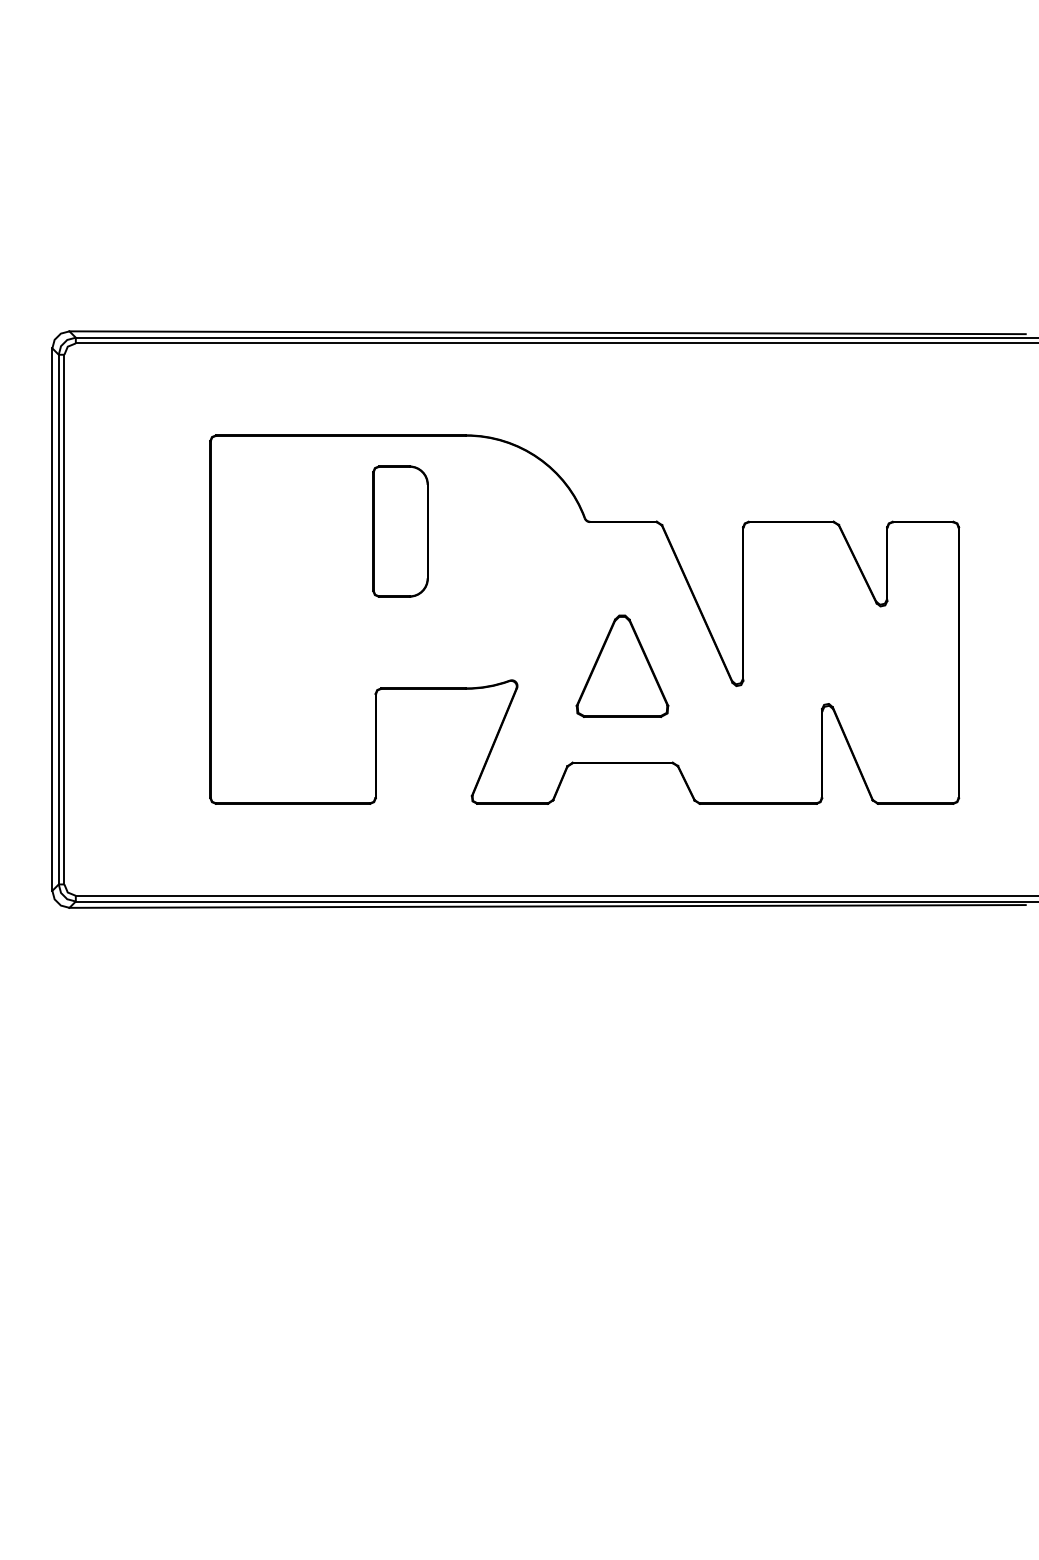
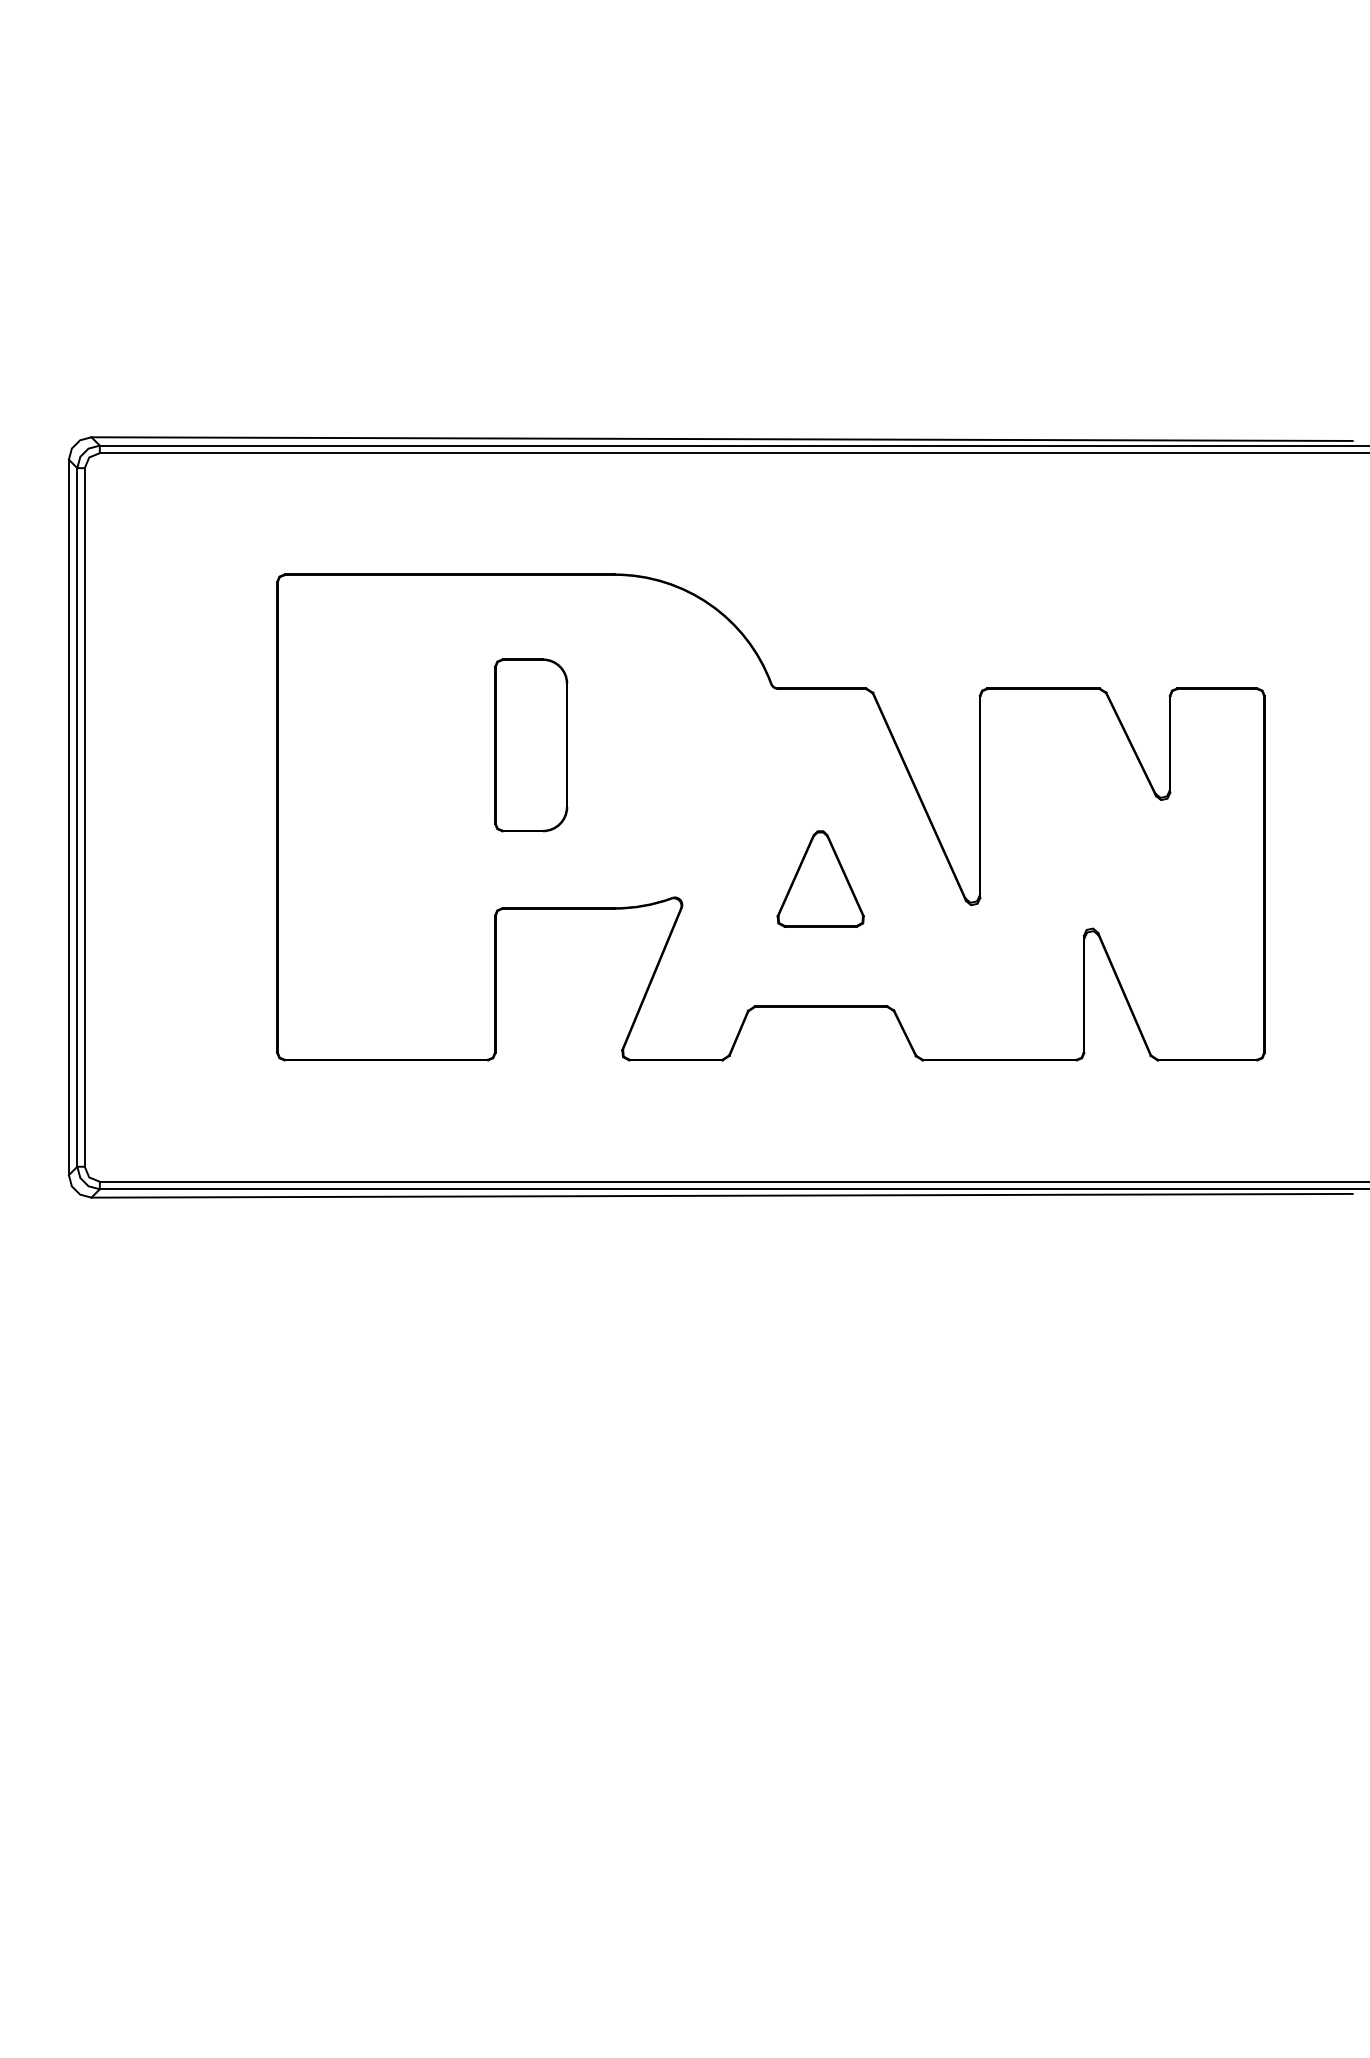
part: (400, 531) -> (531, 745), moved
part: (622, 665) -> (820, 878), size x0.71

